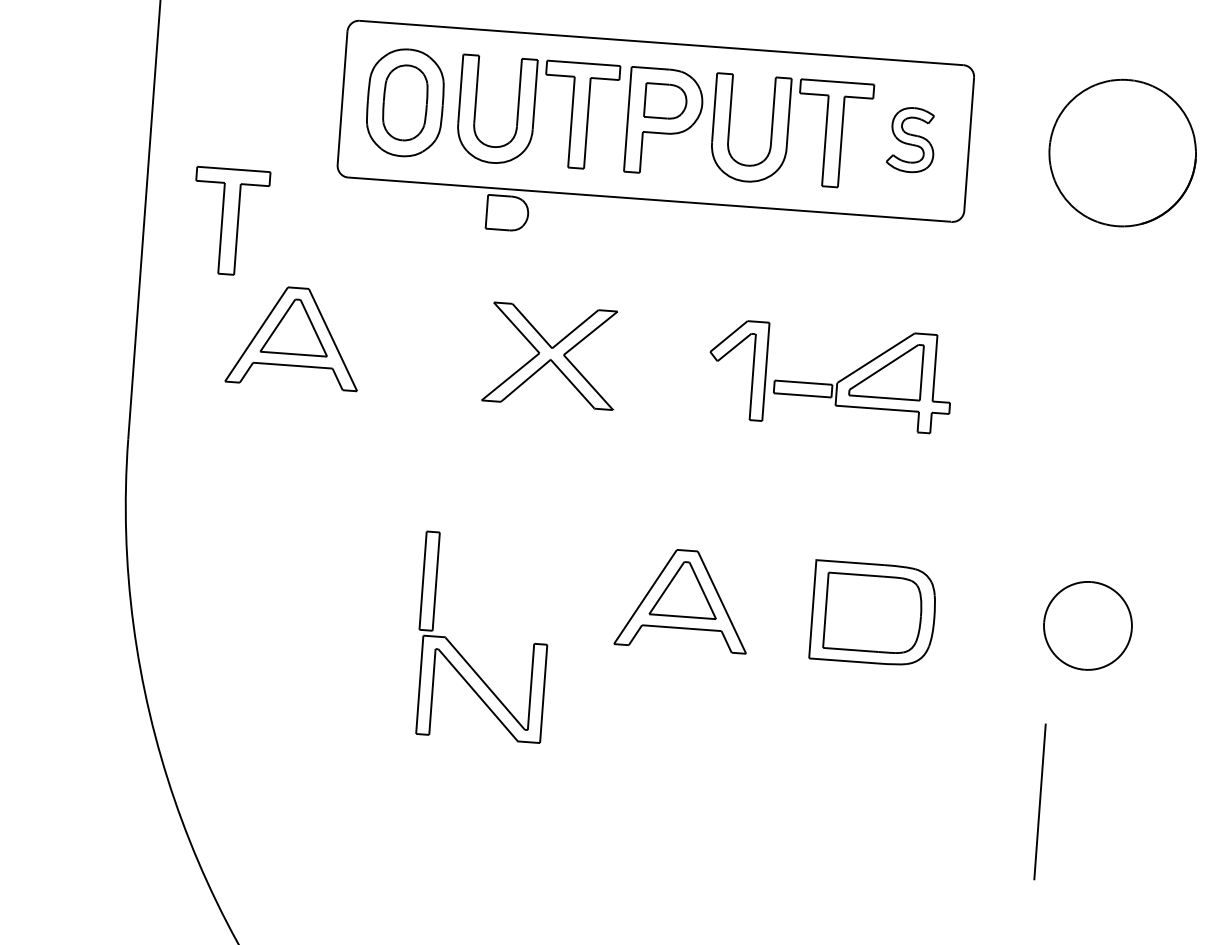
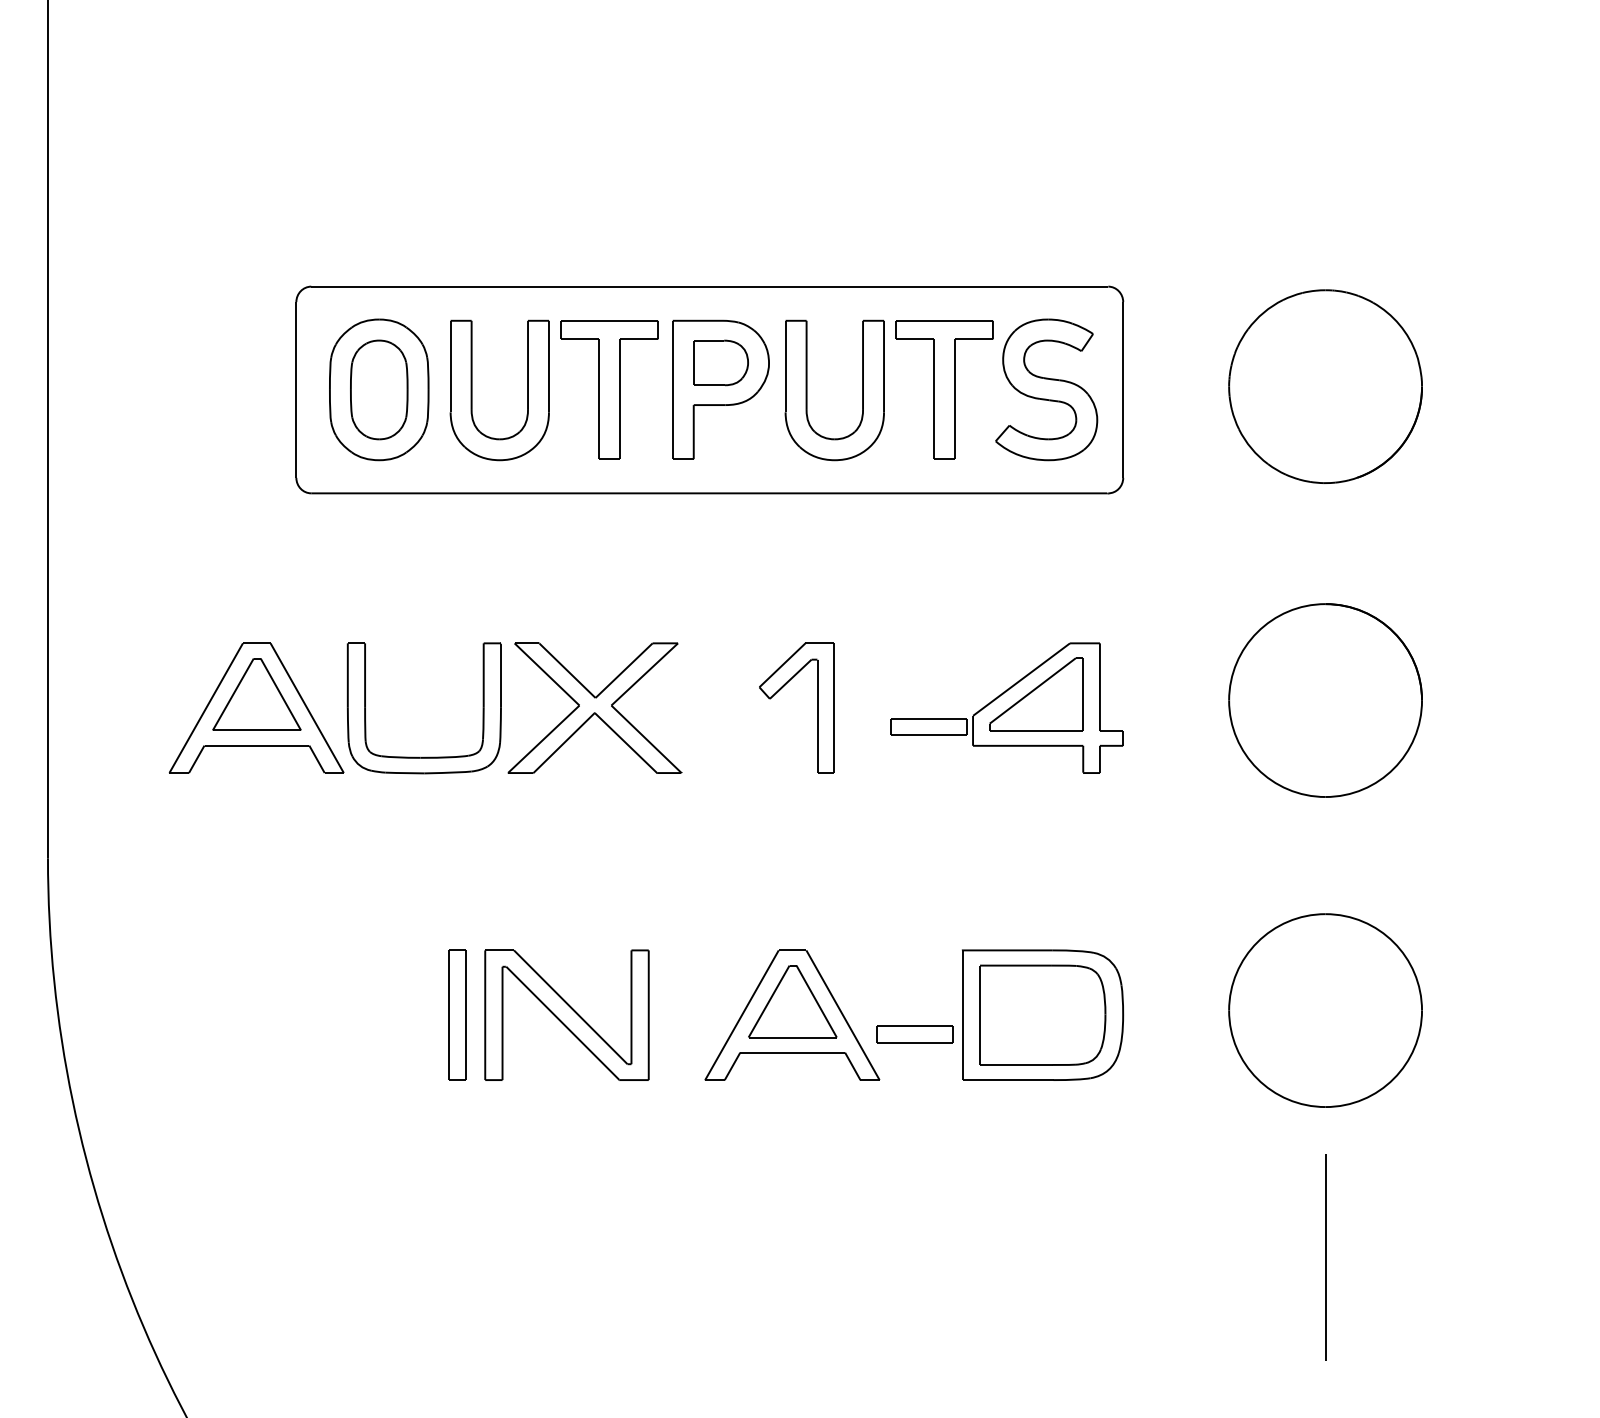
part: (911, 139) -> (1046, 389), size x1.67
part: (507, 212) -> (523, 524), removed
part: (229, 221) -> (160, 562), removed
part: (753, 370) -> (817, 707), moved
part: (418, 383) -> (423, 756), added
part: (1105, 390) -> (1325, 700), added
part: (775, 621) -> (914, 1034), added
part: (1087, 625) -> (1325, 1010), size x1.67
part: (481, 688) -> (566, 1014), moved
line: (1039, 802) -> (1325, 1257), moved

